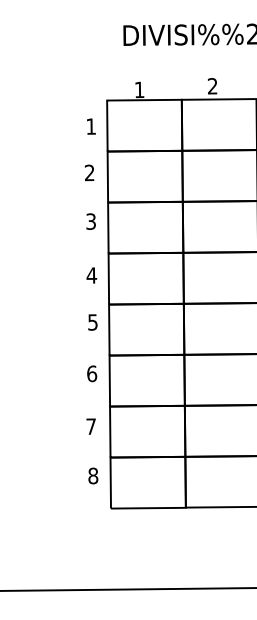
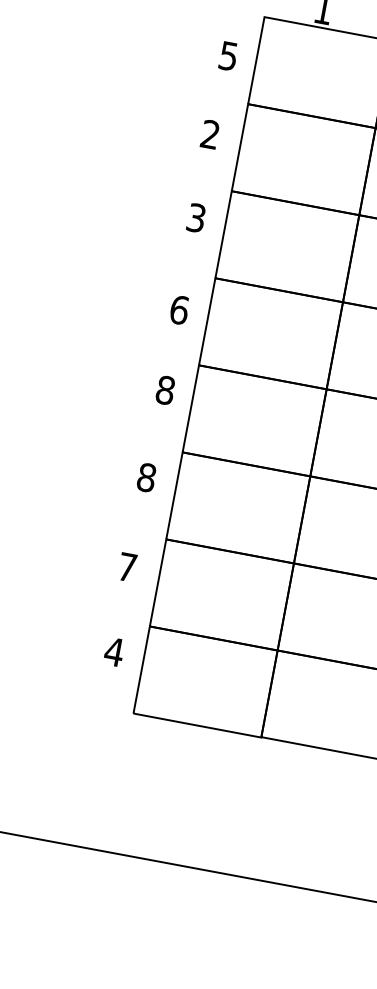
text: (90, 126) -> (227, 55), 1 -> 5
text: (91, 275) -> (178, 309), 4 -> 6
text: (92, 322) -> (164, 390), 5 -> 8
text: (92, 373) -> (147, 477), 6 -> 8
text: (93, 475) -> (114, 651), 8 -> 4

